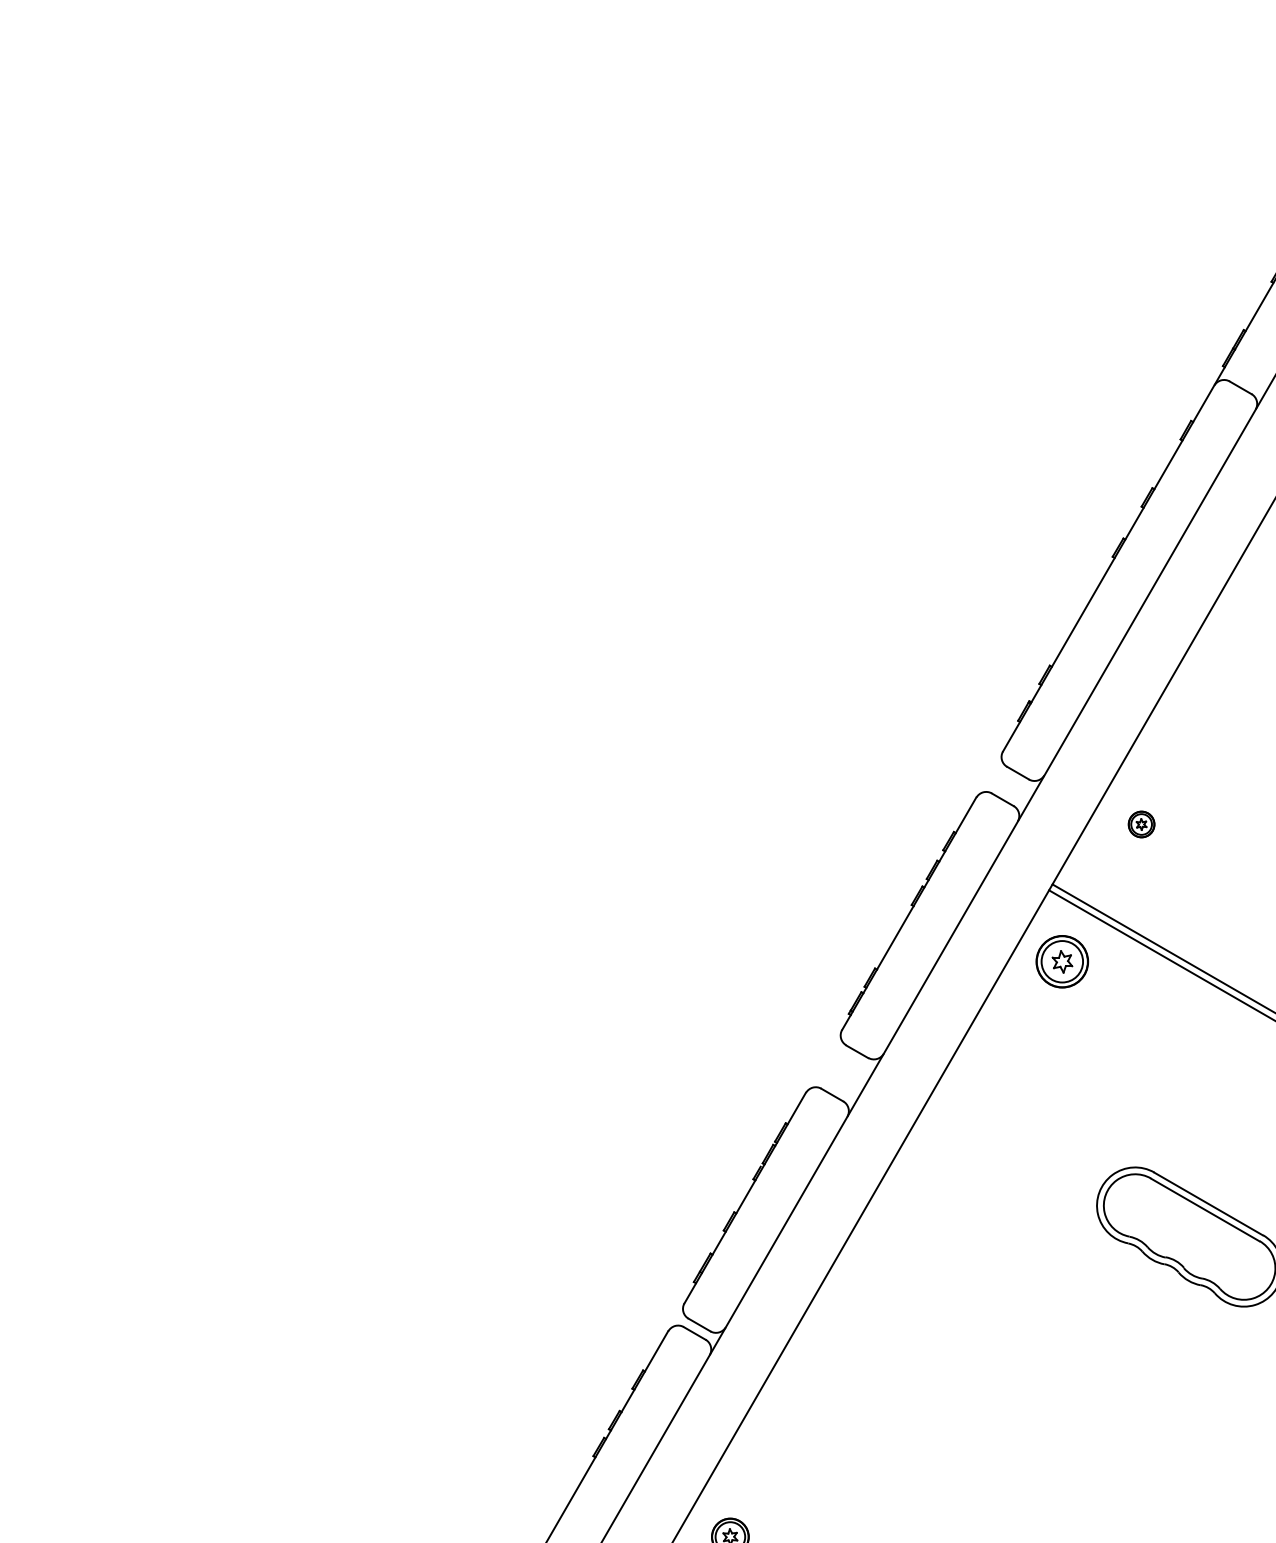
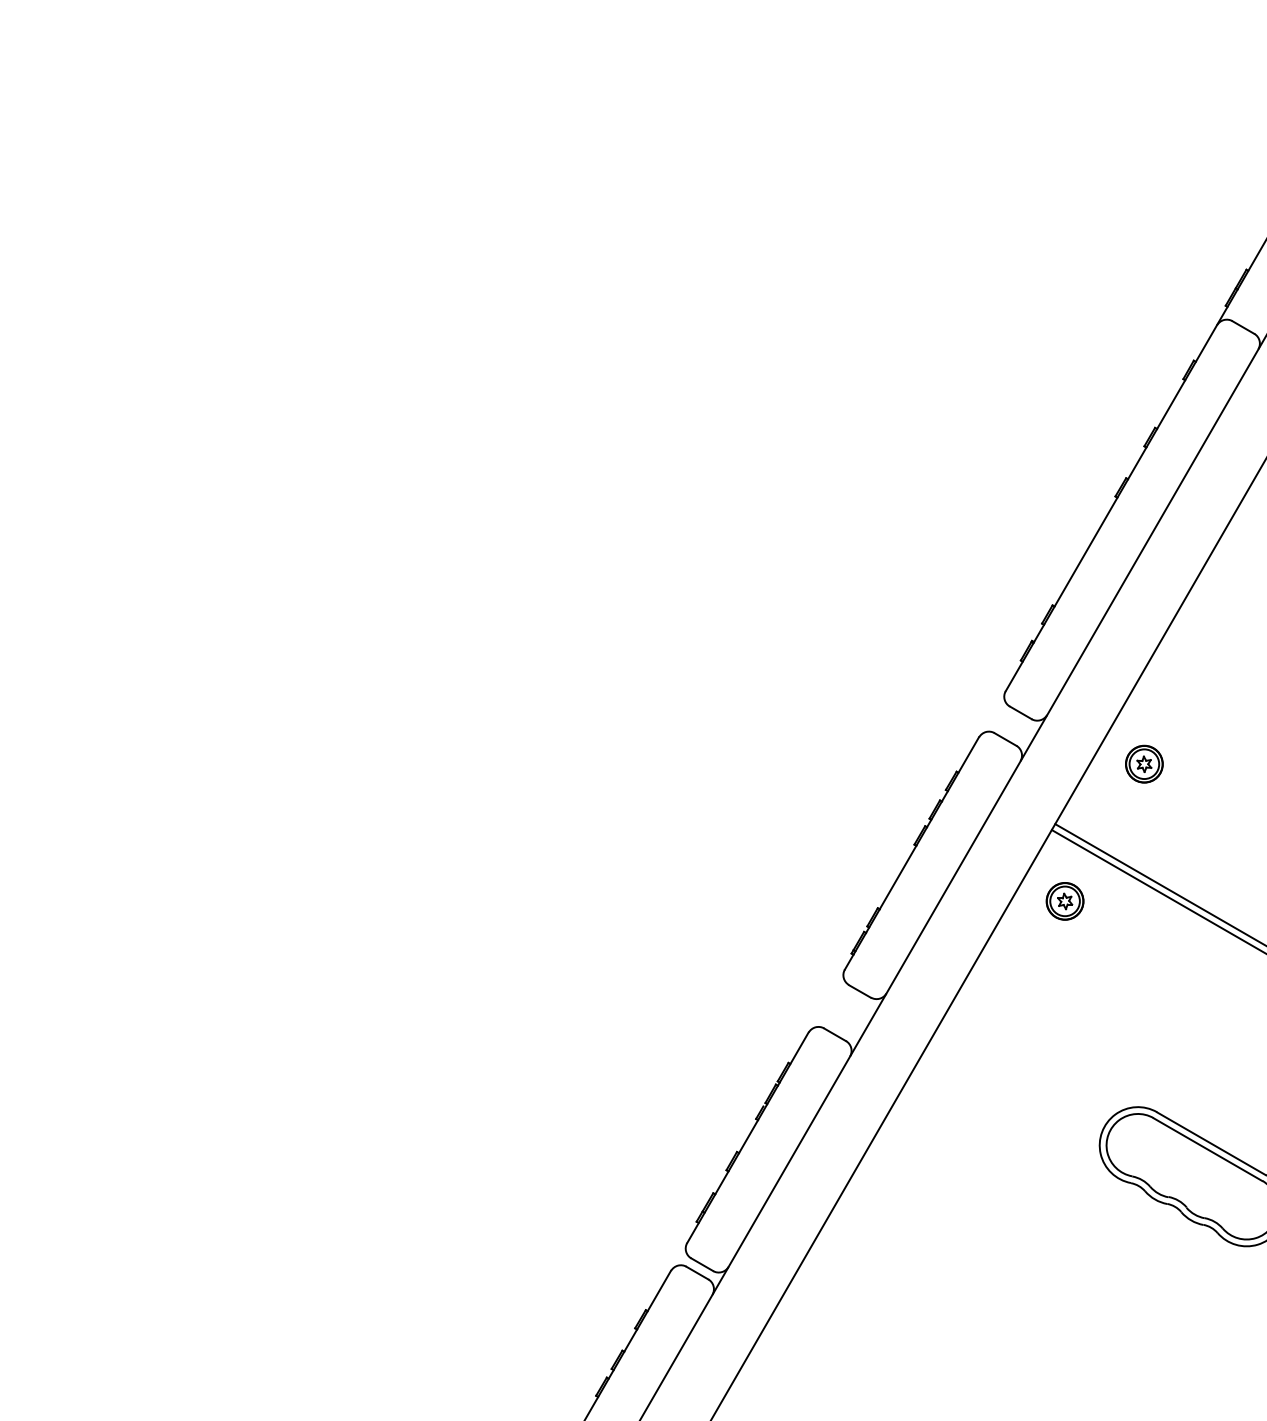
part: (1141, 824) -> (1144, 764), size x1.43
part: (1062, 961) -> (1065, 901), size x0.71

